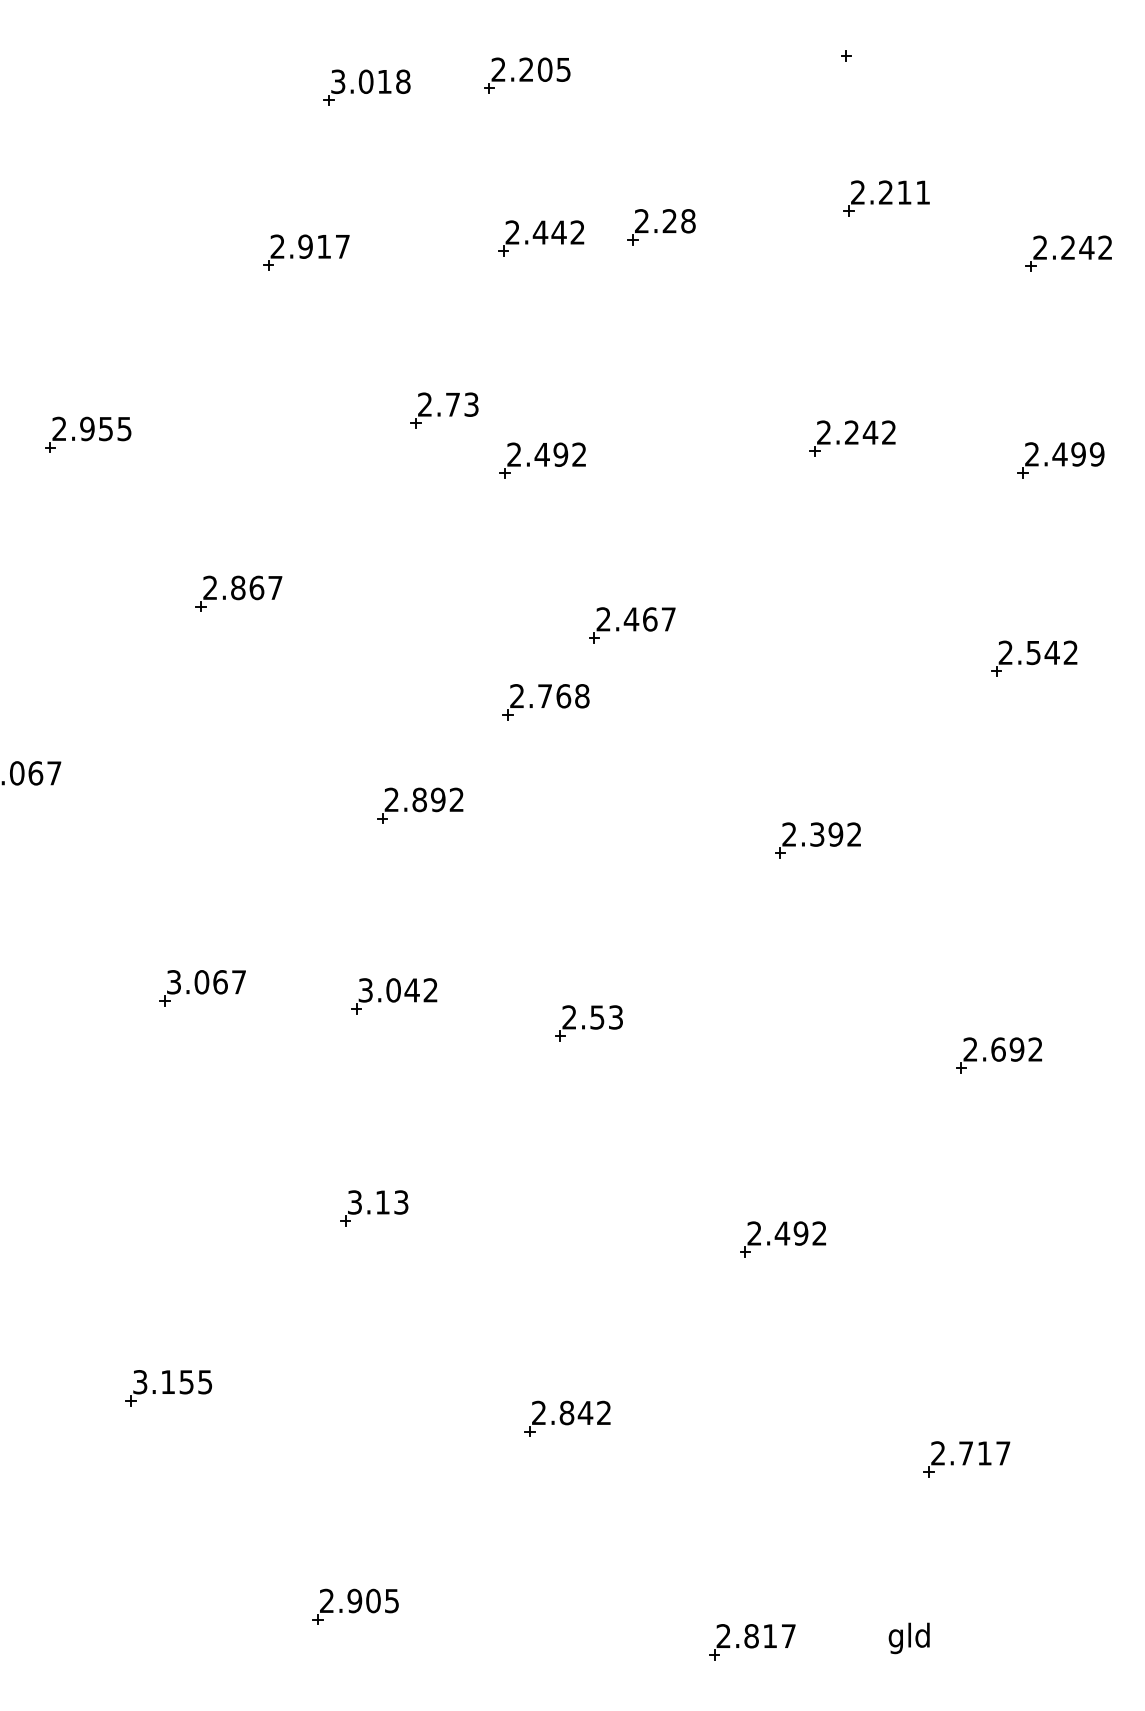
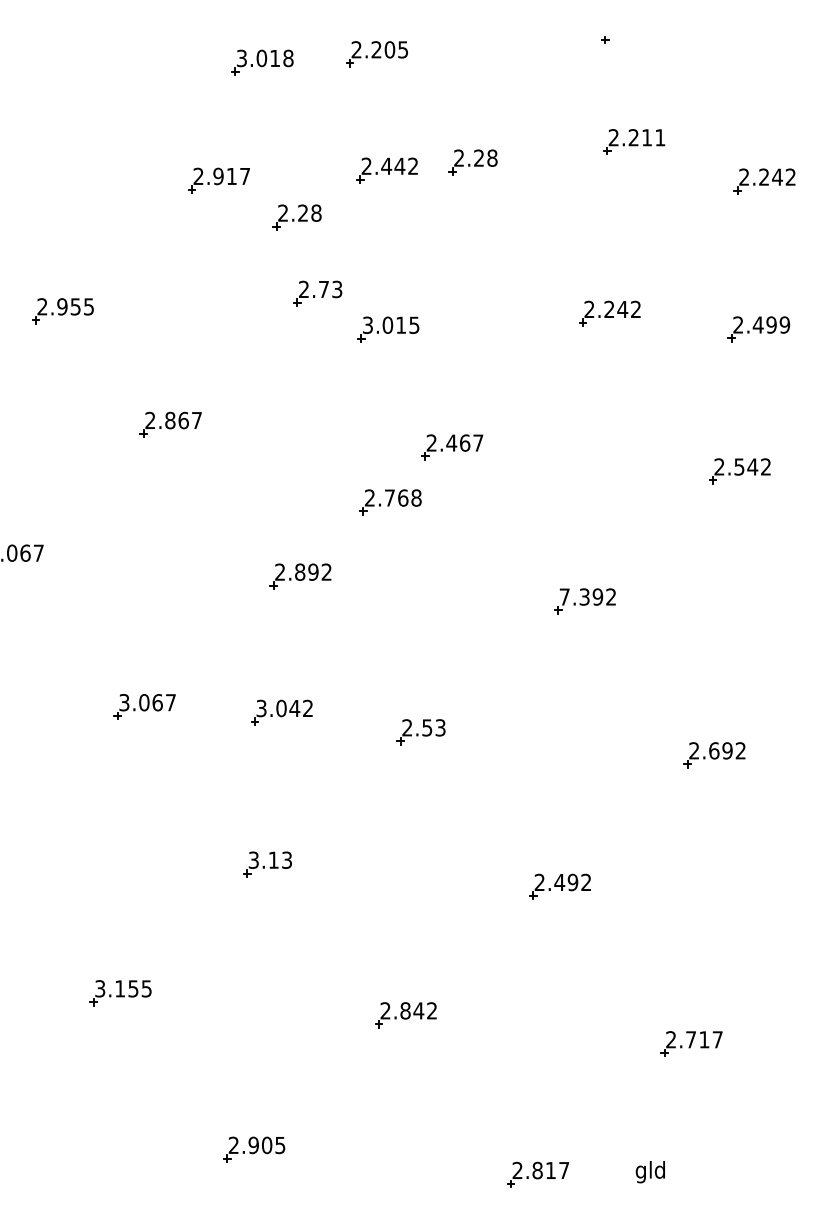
part: (414, 304) -> (296, 217), added
text: (547, 453) -> (391, 324), 2.492 -> 3.015
text: (789, 833) -> (564, 596), 2.392 -> 7.392

